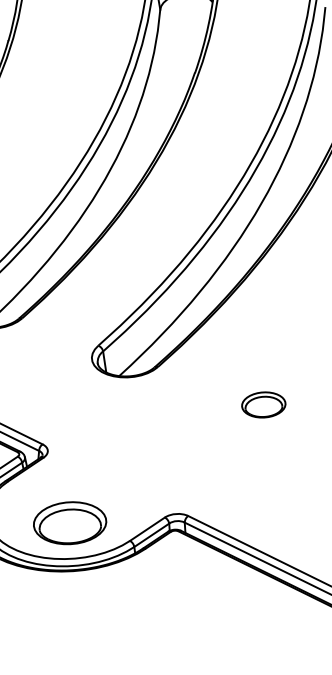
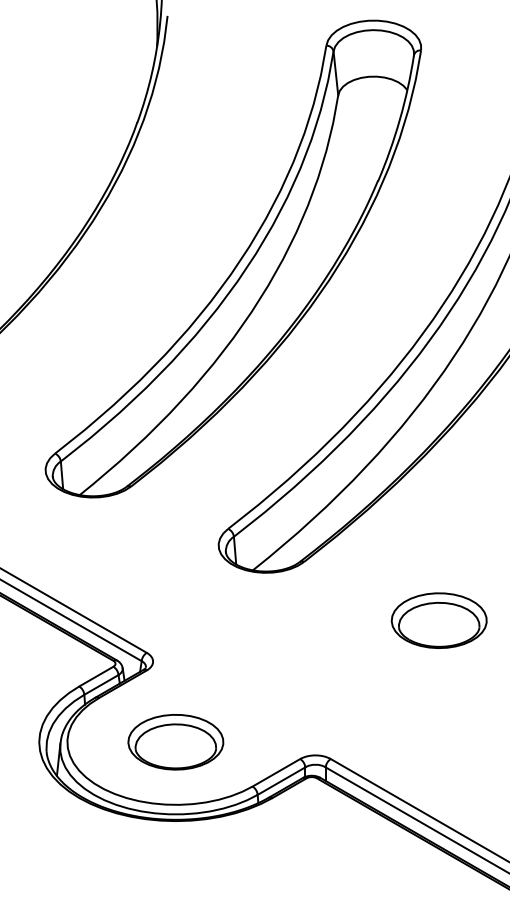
part: (263, 404) -> (438, 620), size x1.67
part: (69, 523) -> (175, 742), moved

